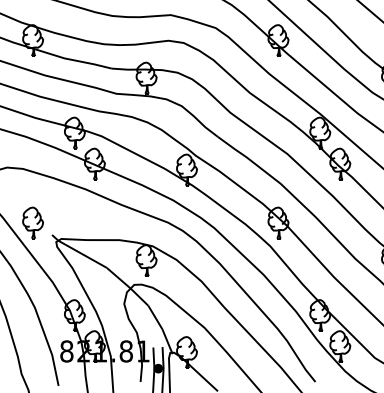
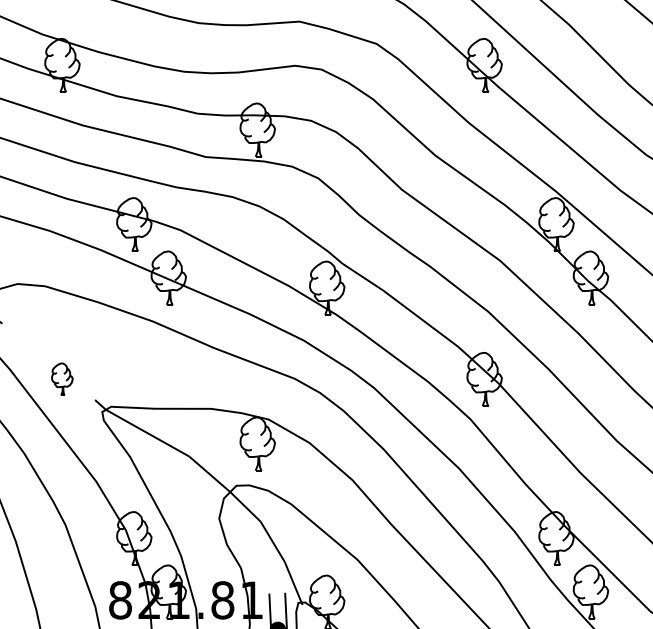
part: (32, 222) -> (61, 378), size x0.6

